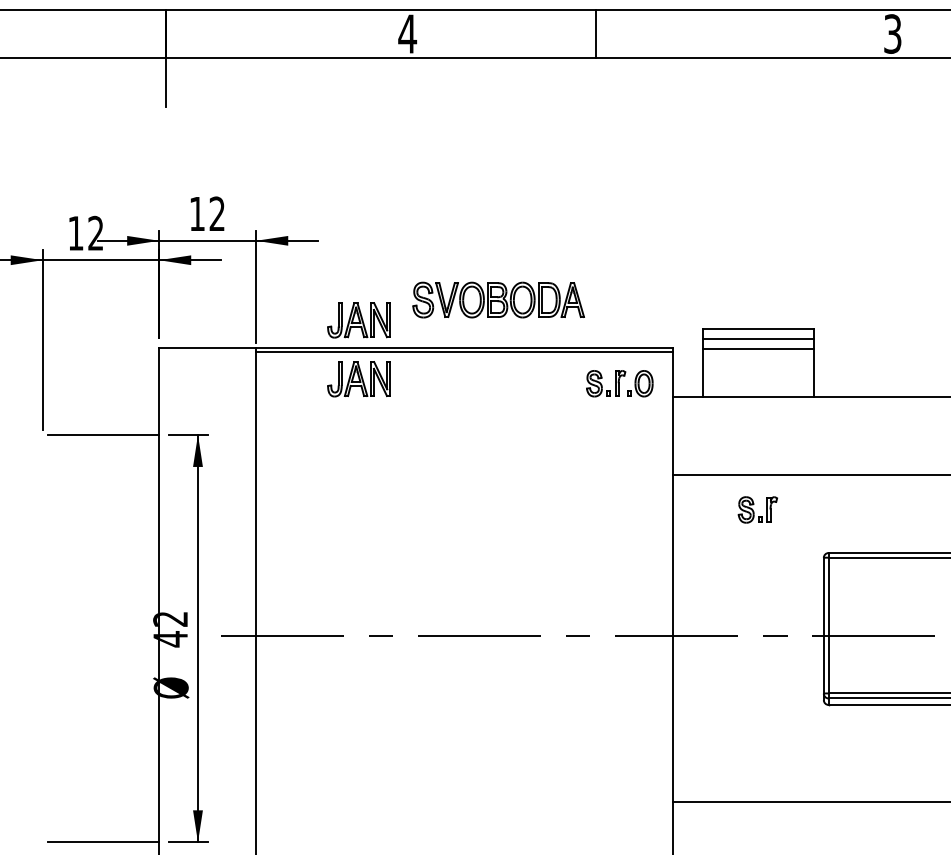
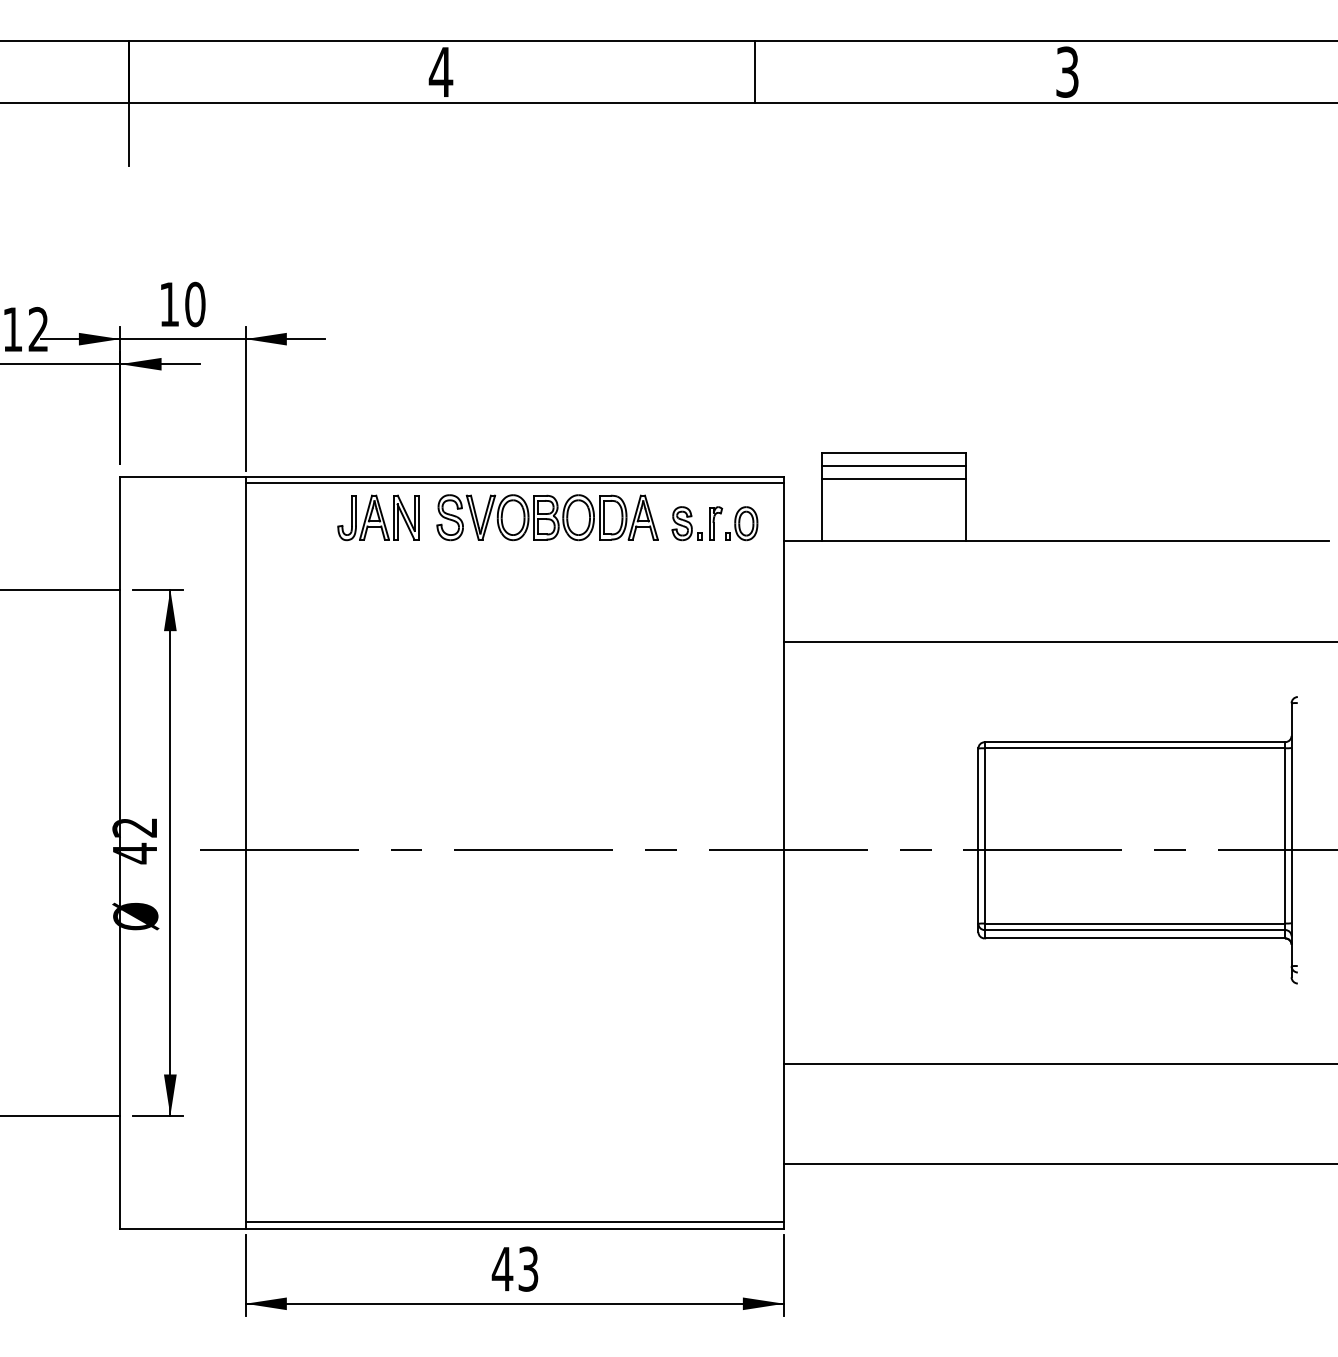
line: (595, 33) -> (754, 71), moved
text: (217, 213) -> (195, 304), 12 -> 10
part: (498, 299) -> (547, 517), moved
part: (359, 320) -> (378, 441), removed
part: (758, 509) -> (893, 686), removed

